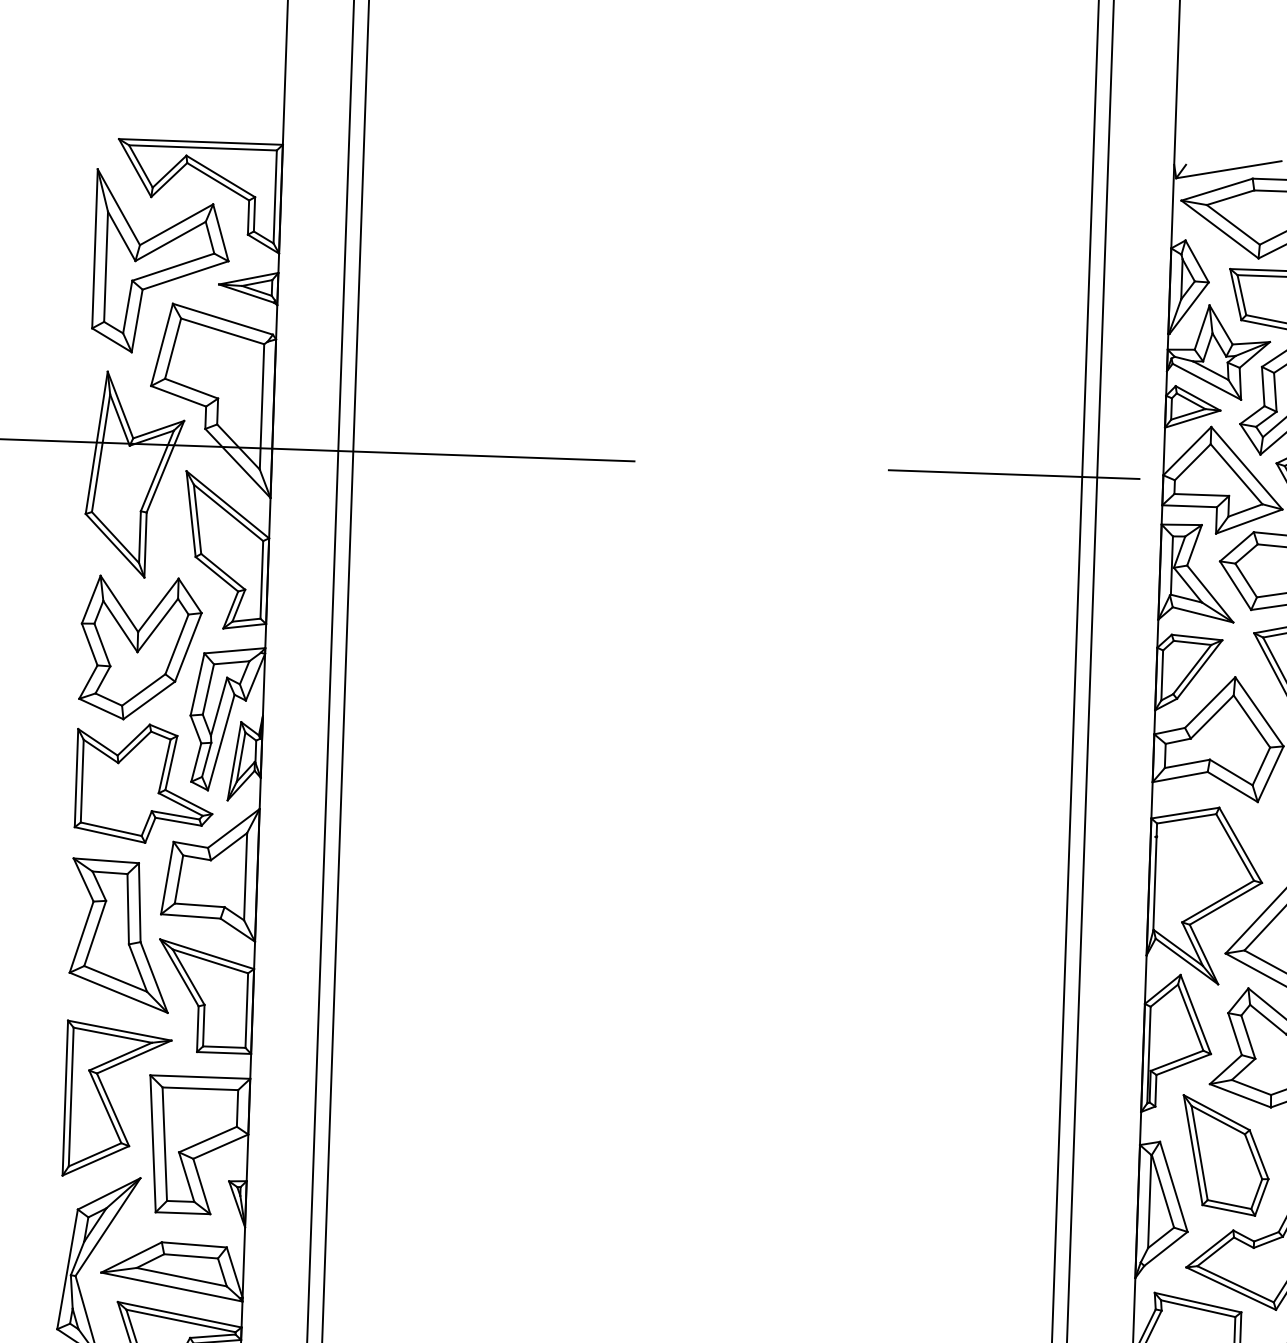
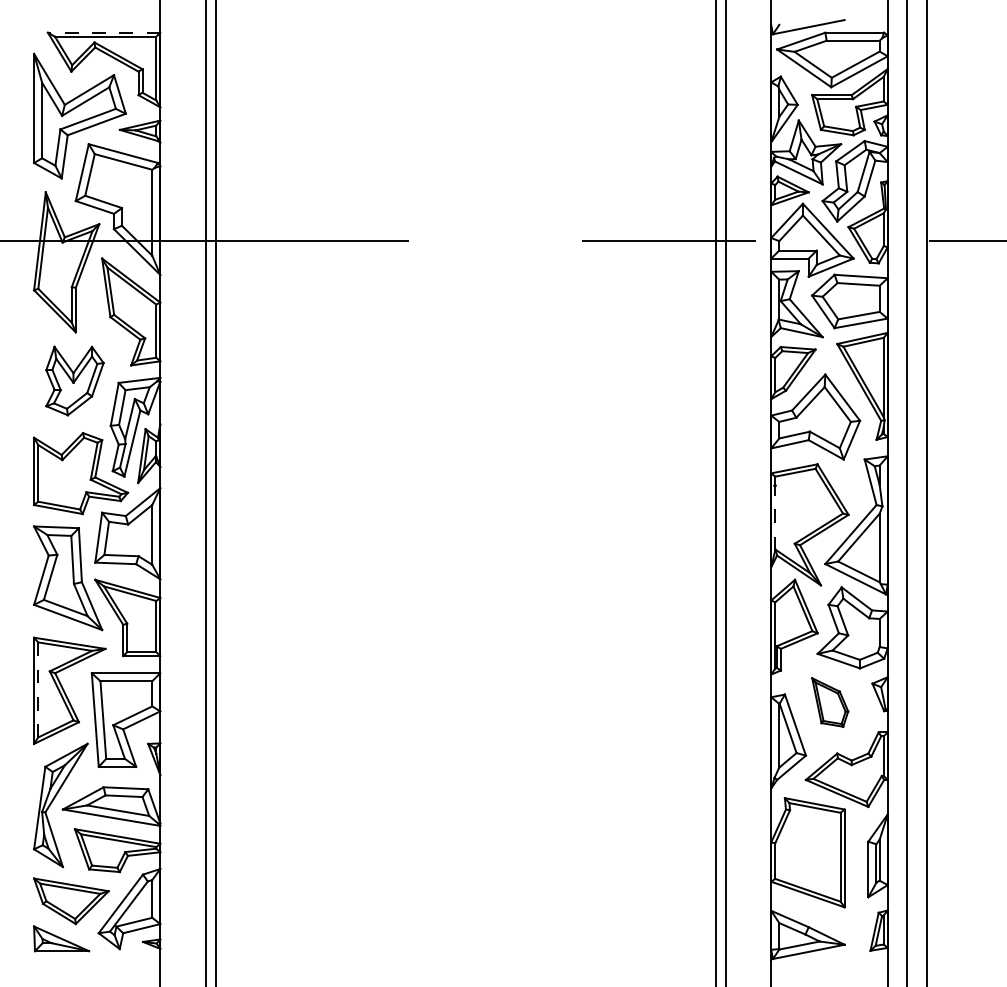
line: (200, 141) -> (103, 32), solid -> dashed
part: (140, 647) -> (74, 380), size x0.7
line: (1155, 883) -> (775, 517), solid -> dashed
line: (71, 1096) -> (38, 689), solid -> dashed
part: (1226, 1155) -> (830, 702), size x0.6

